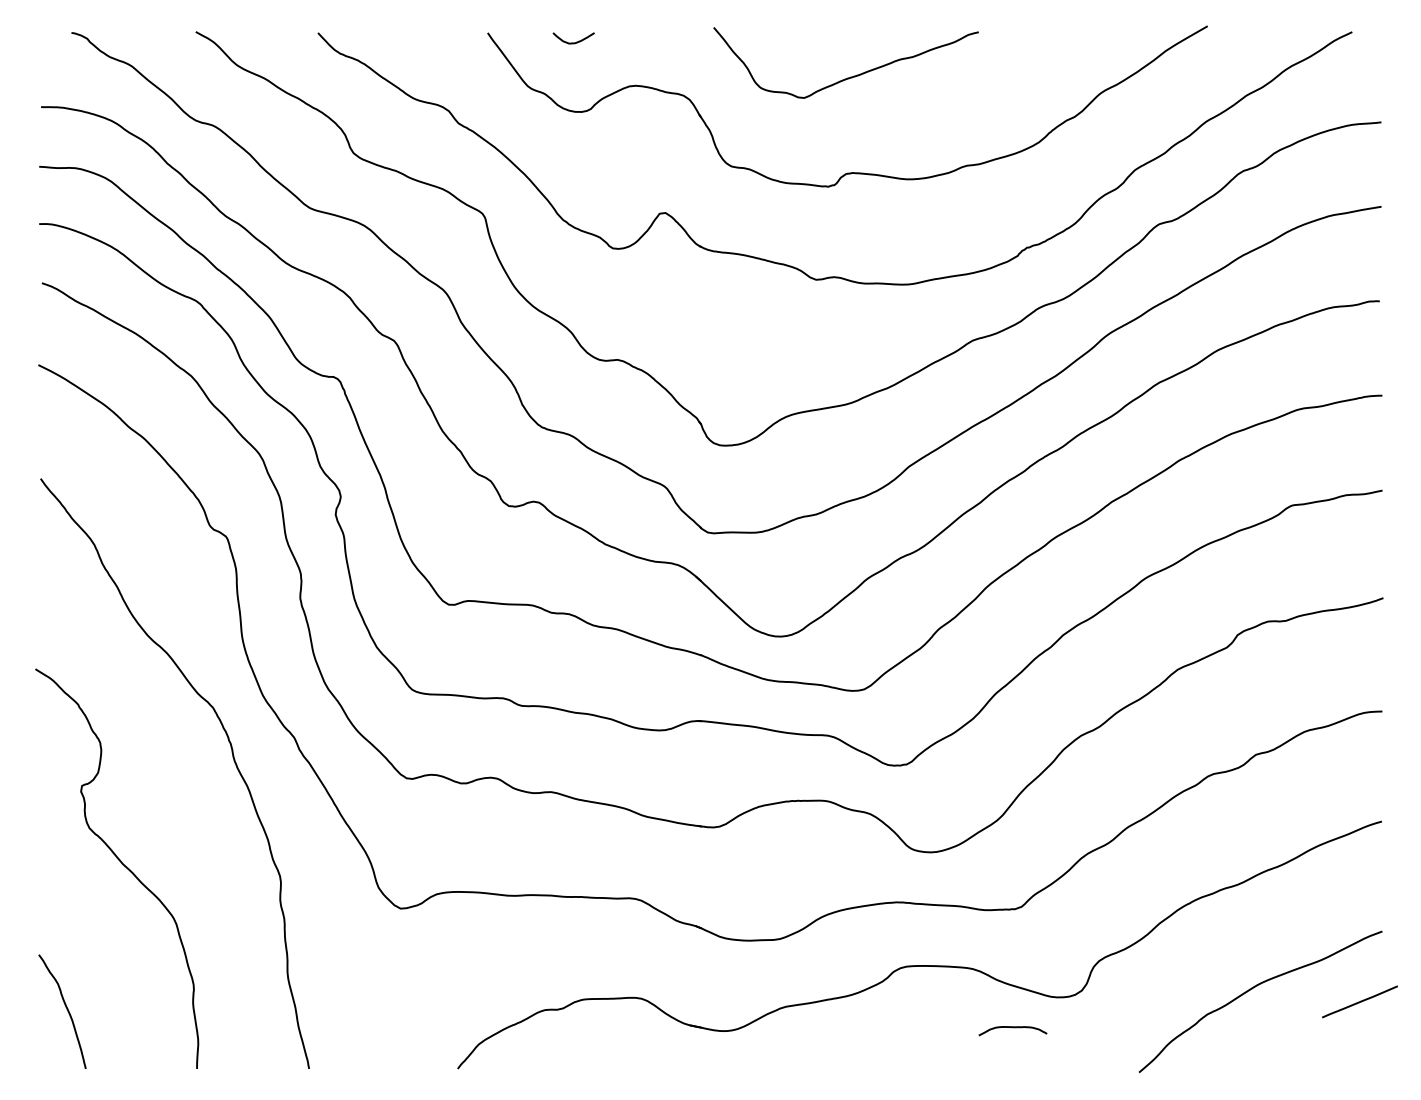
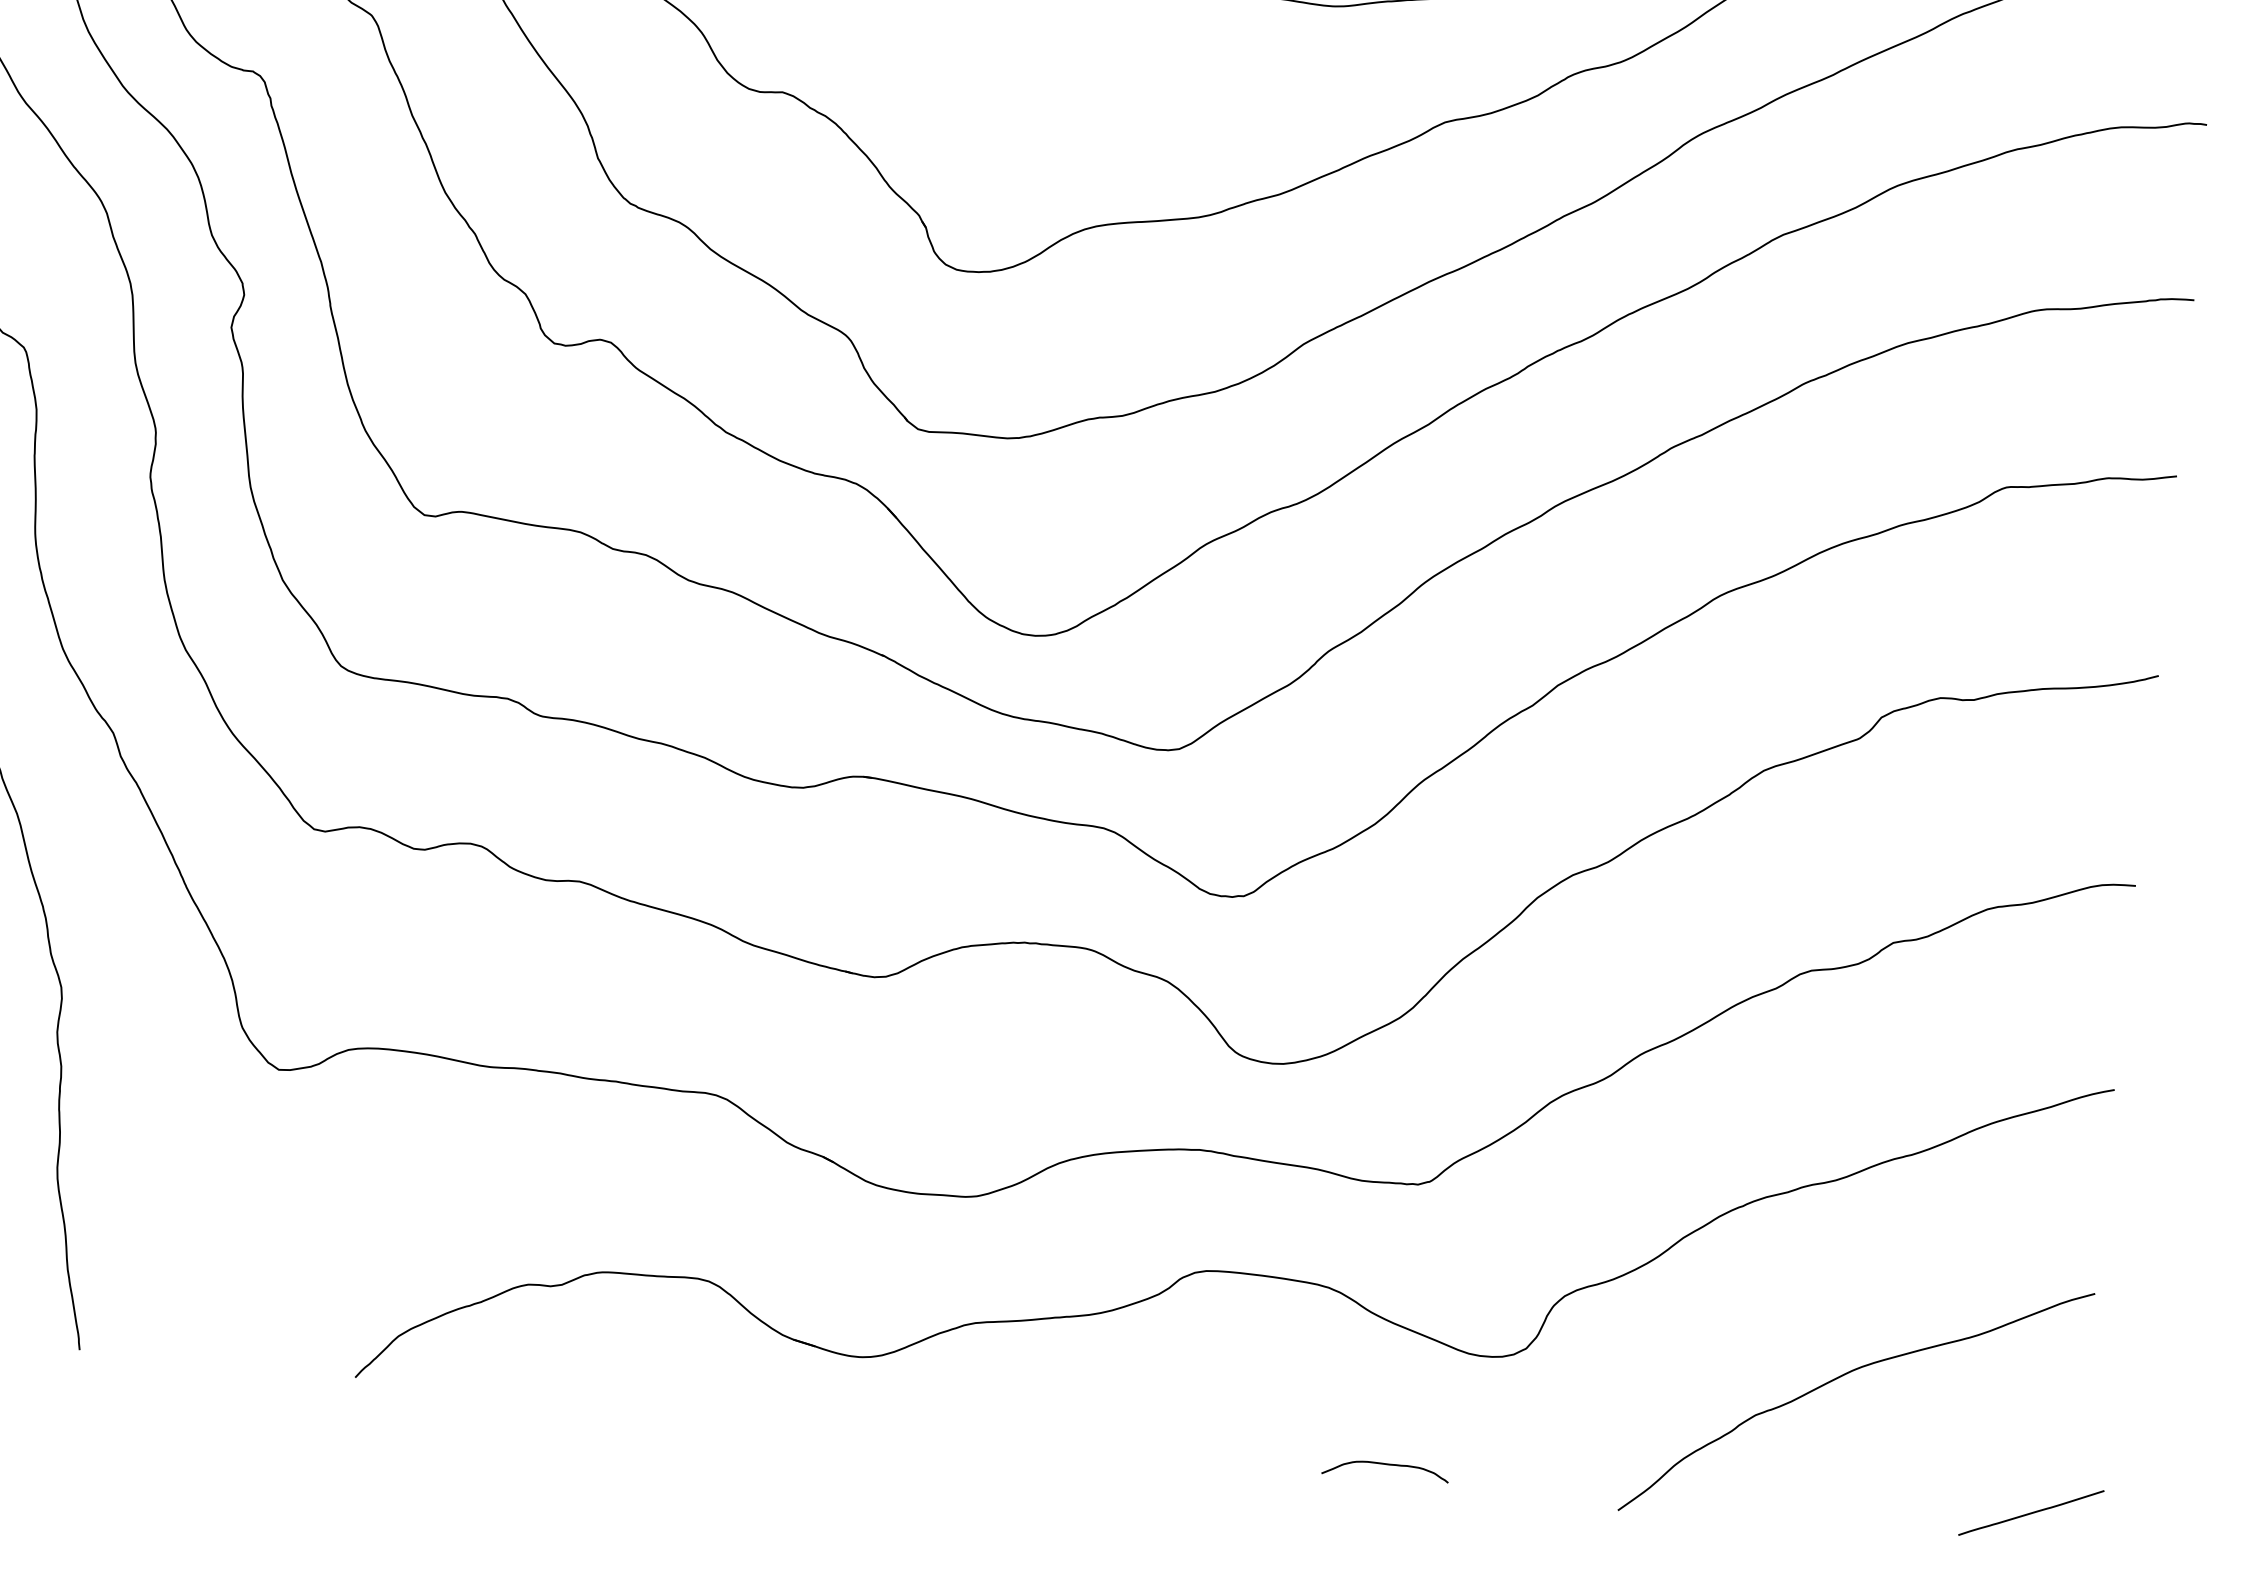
line: (1359, 1001) -> (2030, 1512), moved
curve: (1012, 1028) -> (1385, 1466), moved

